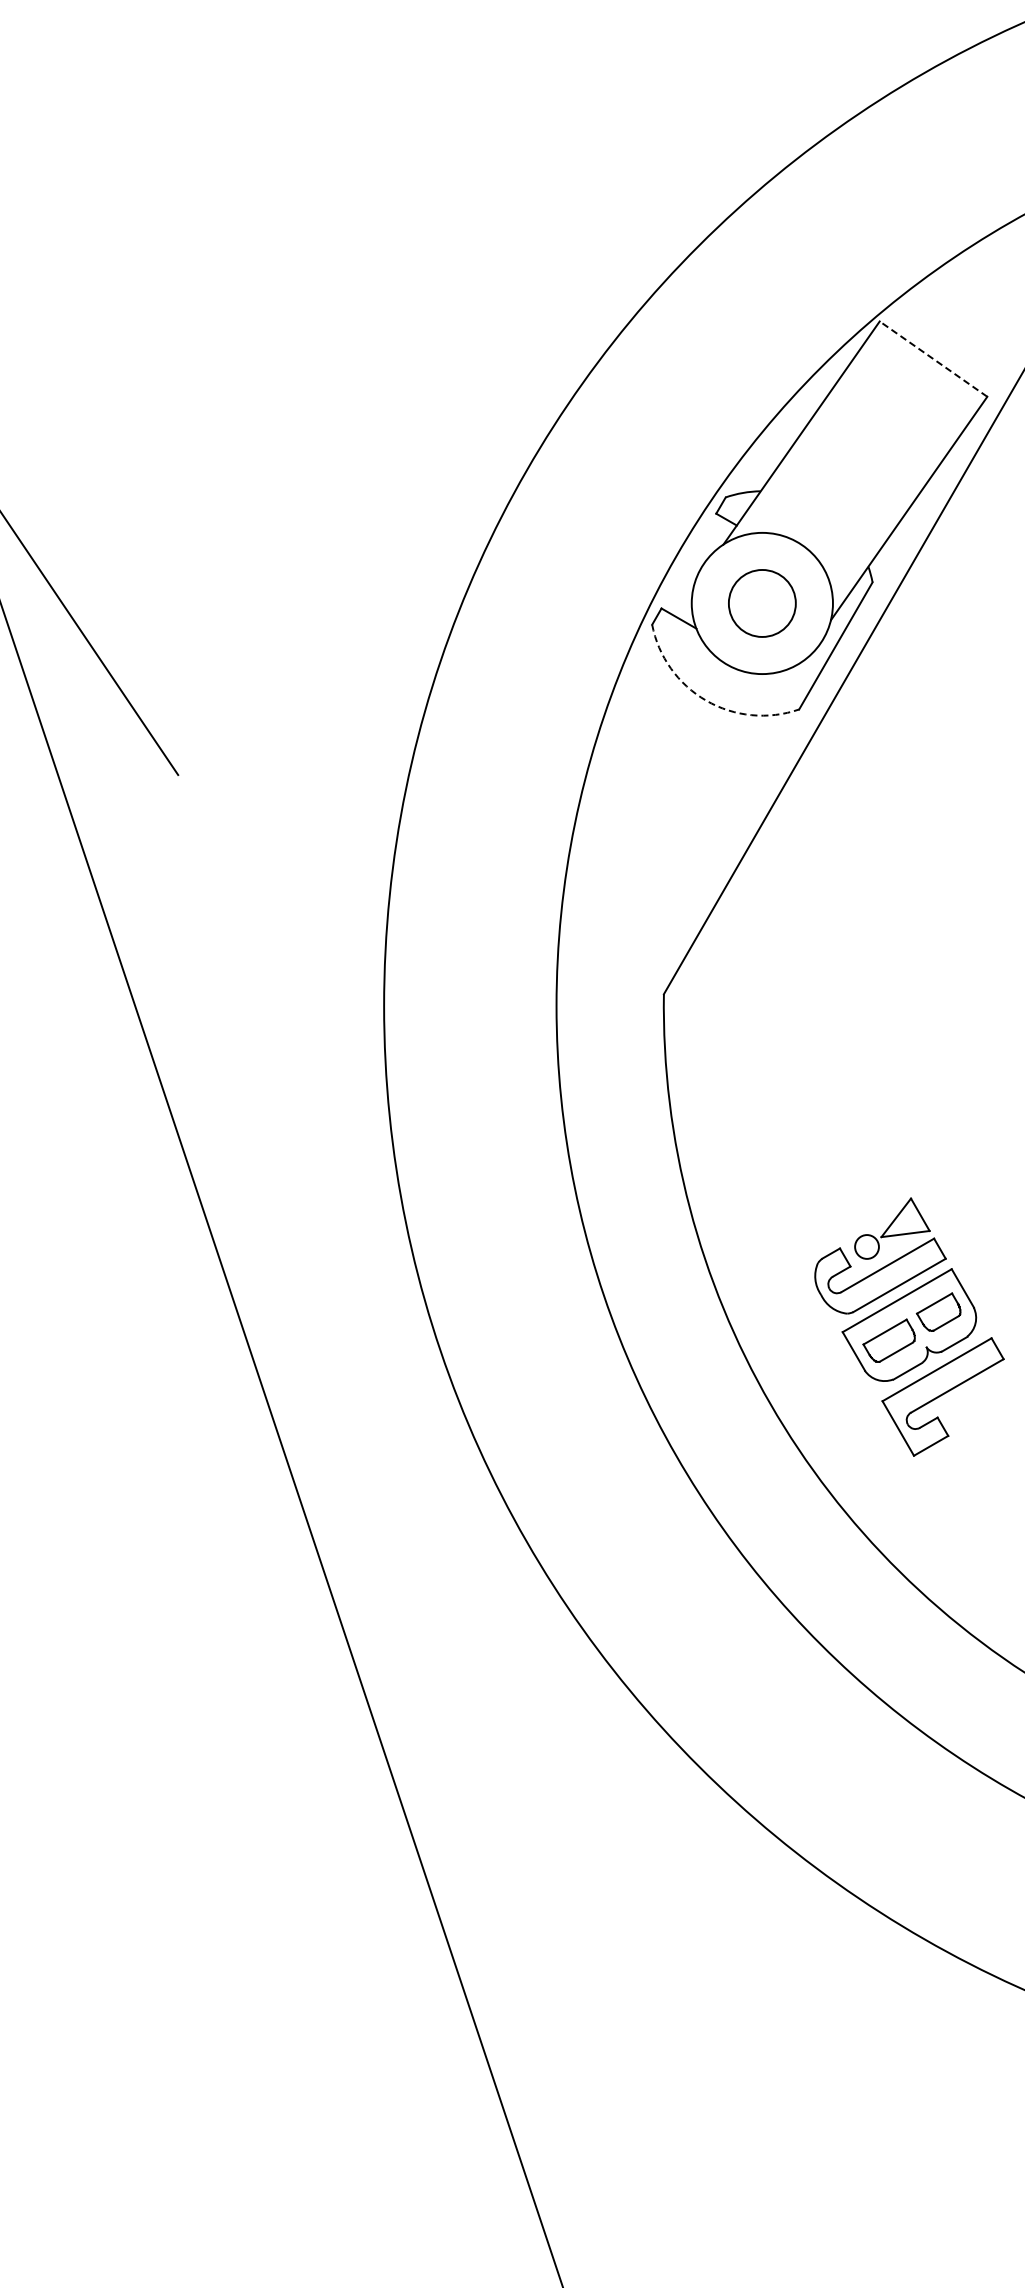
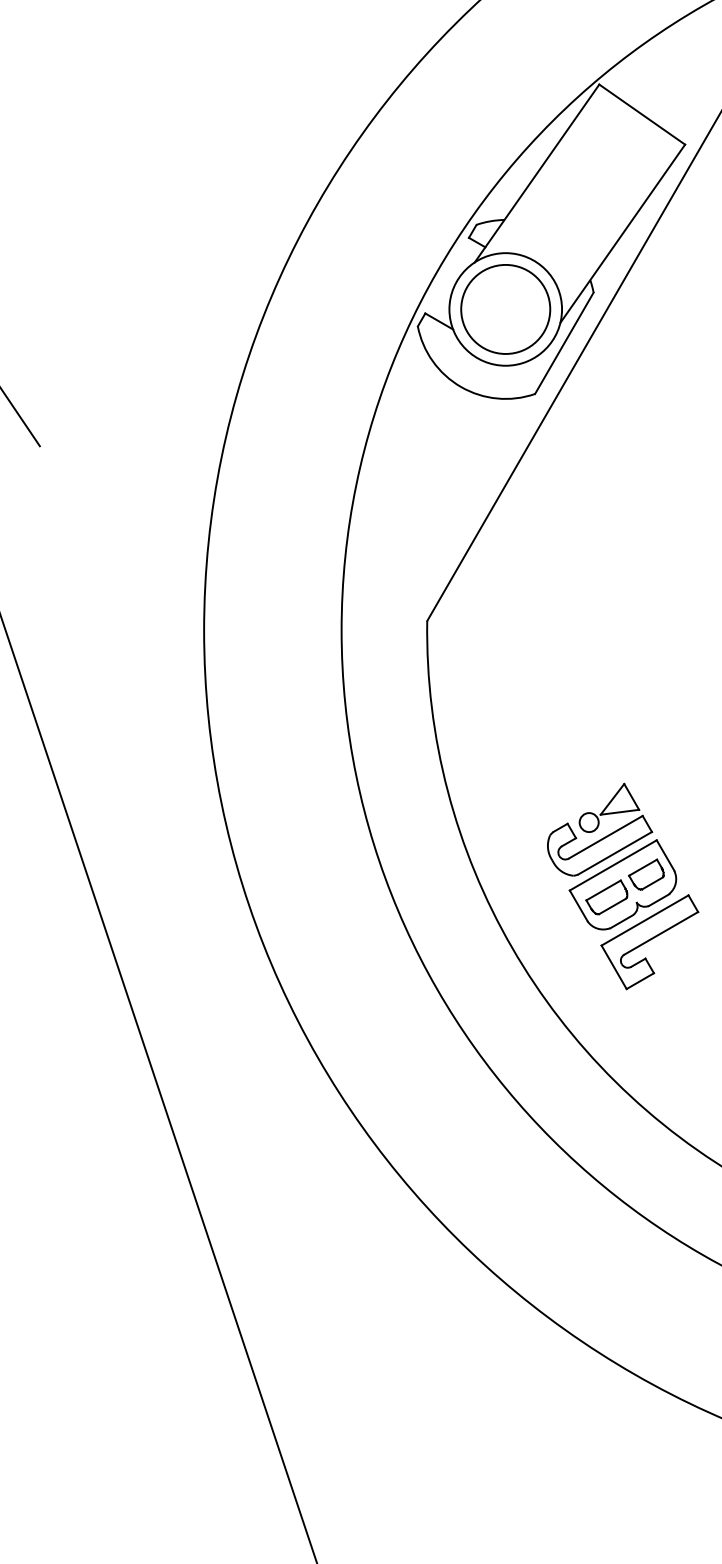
line: (933, 359) -> (642, 114), dashed -> solid
circle: (762, 603) -> (505, 309), size x1.67
arc: (706, 700) -> (461, 386), dashed -> solid

